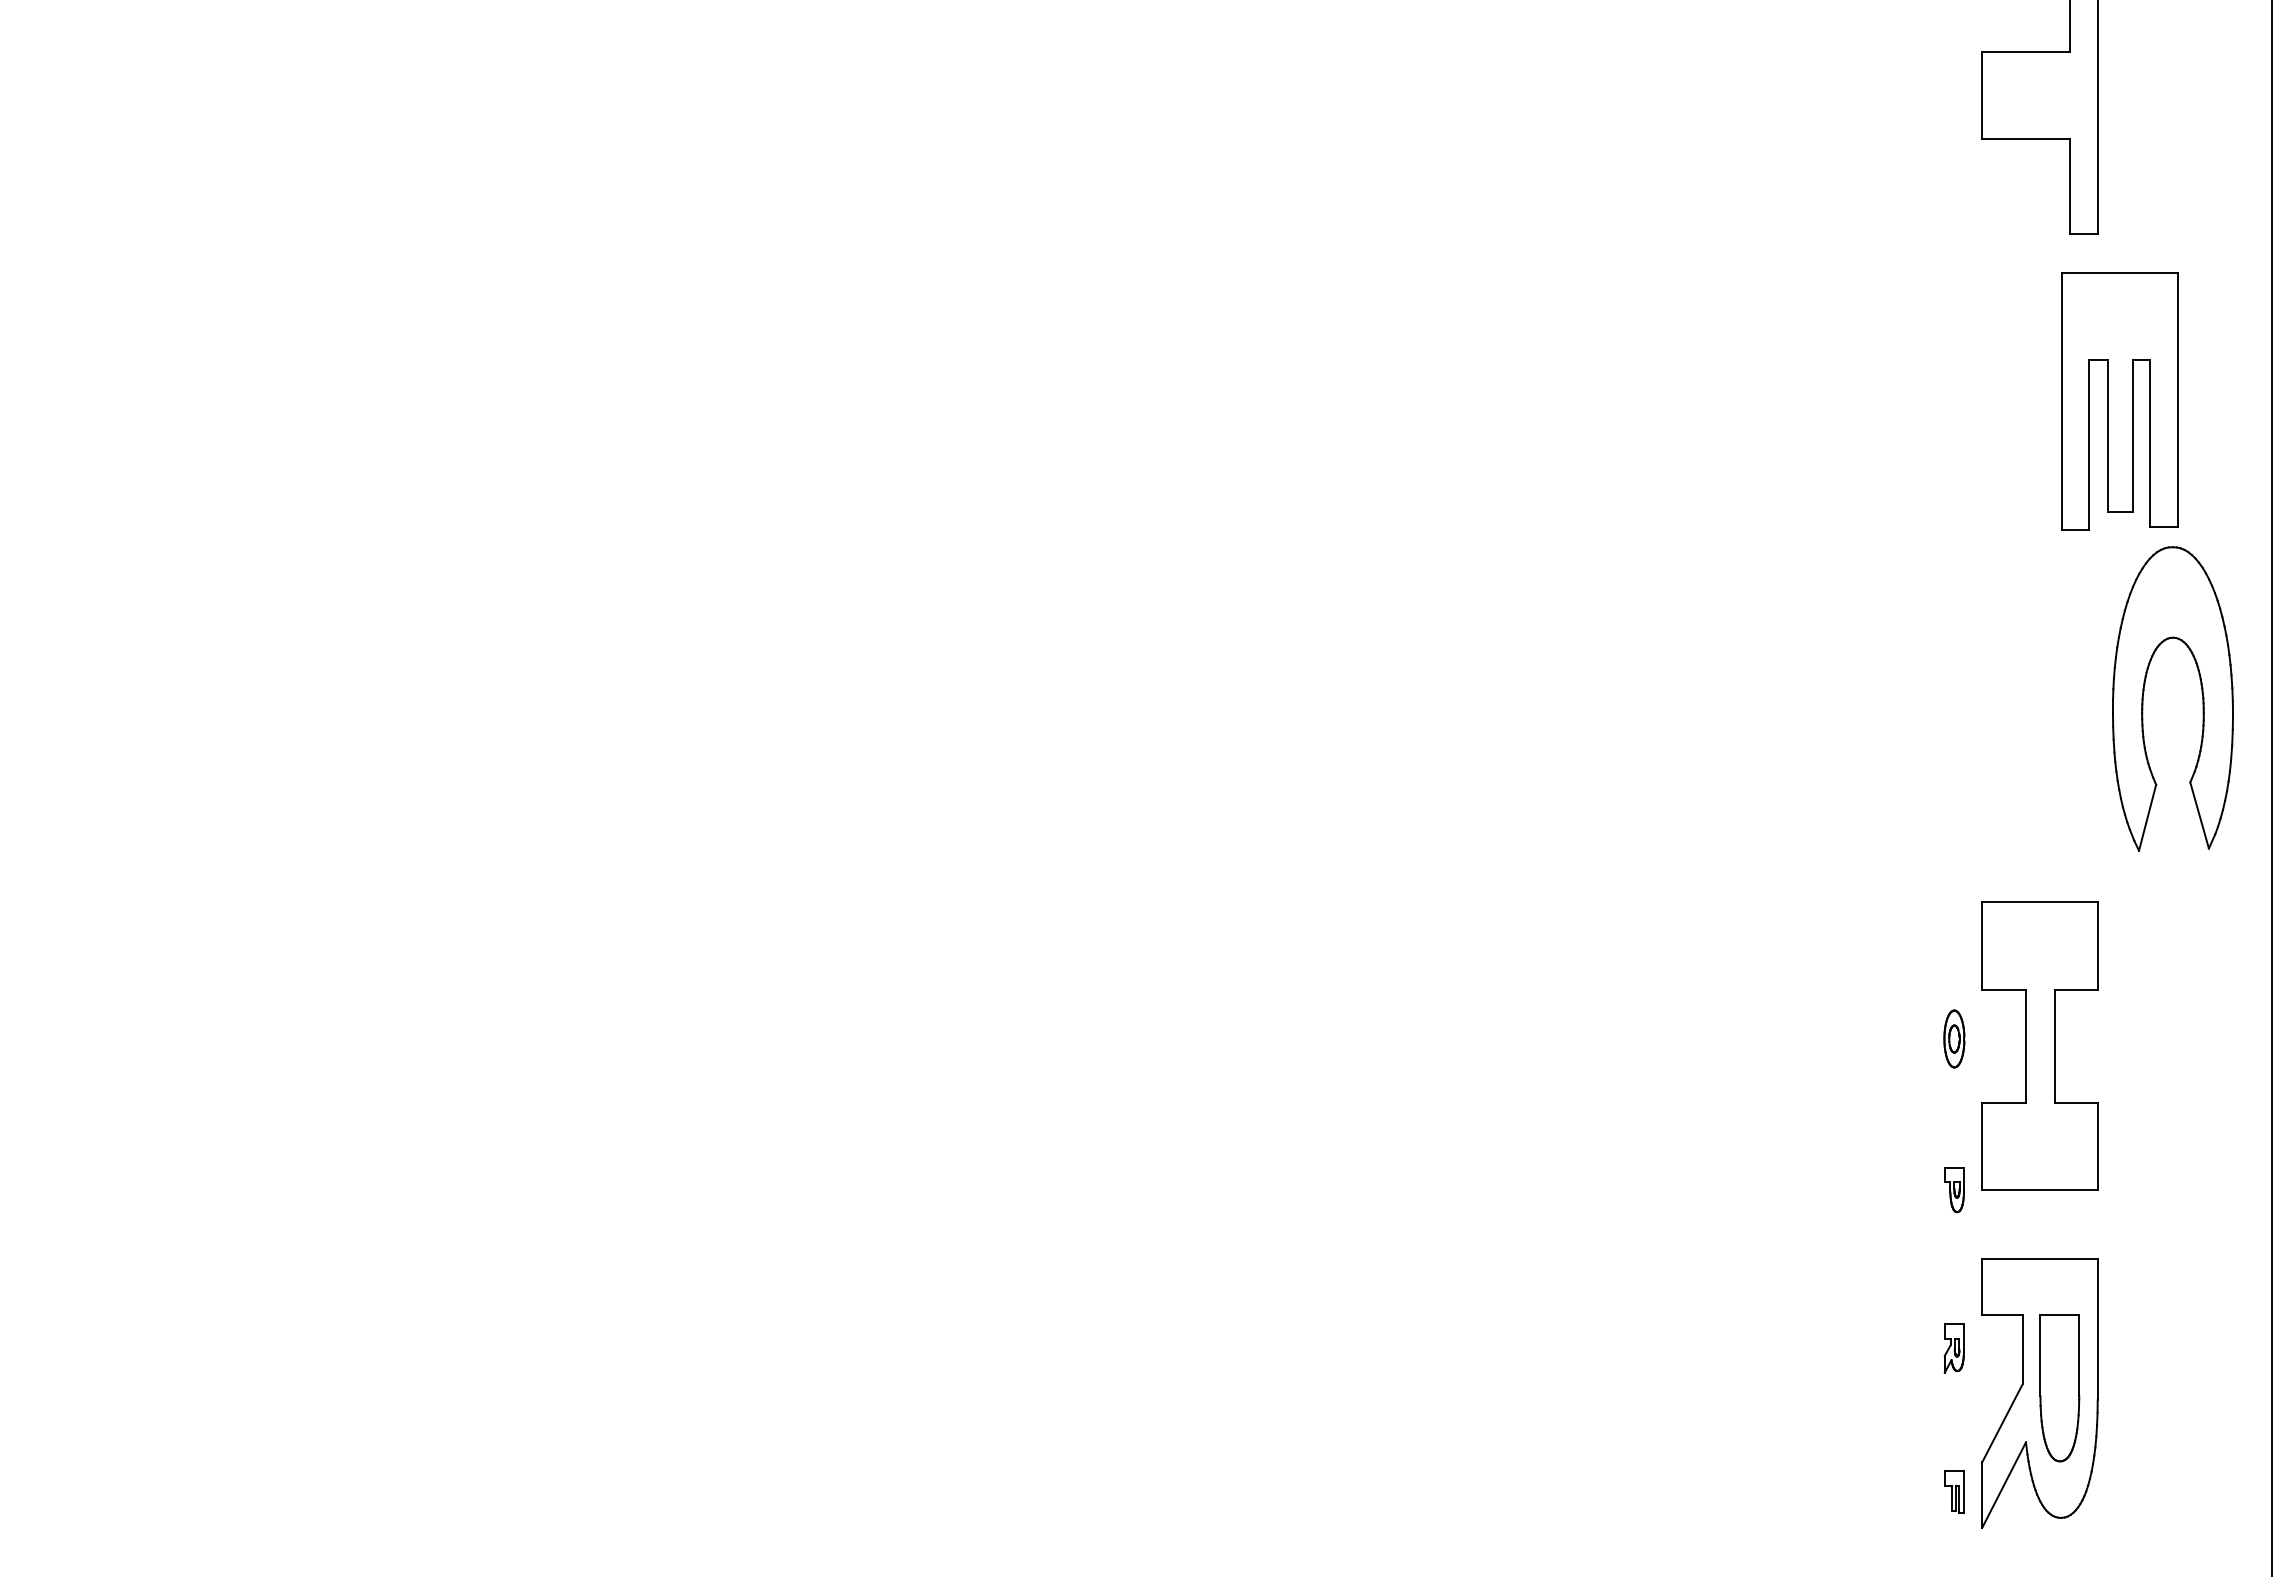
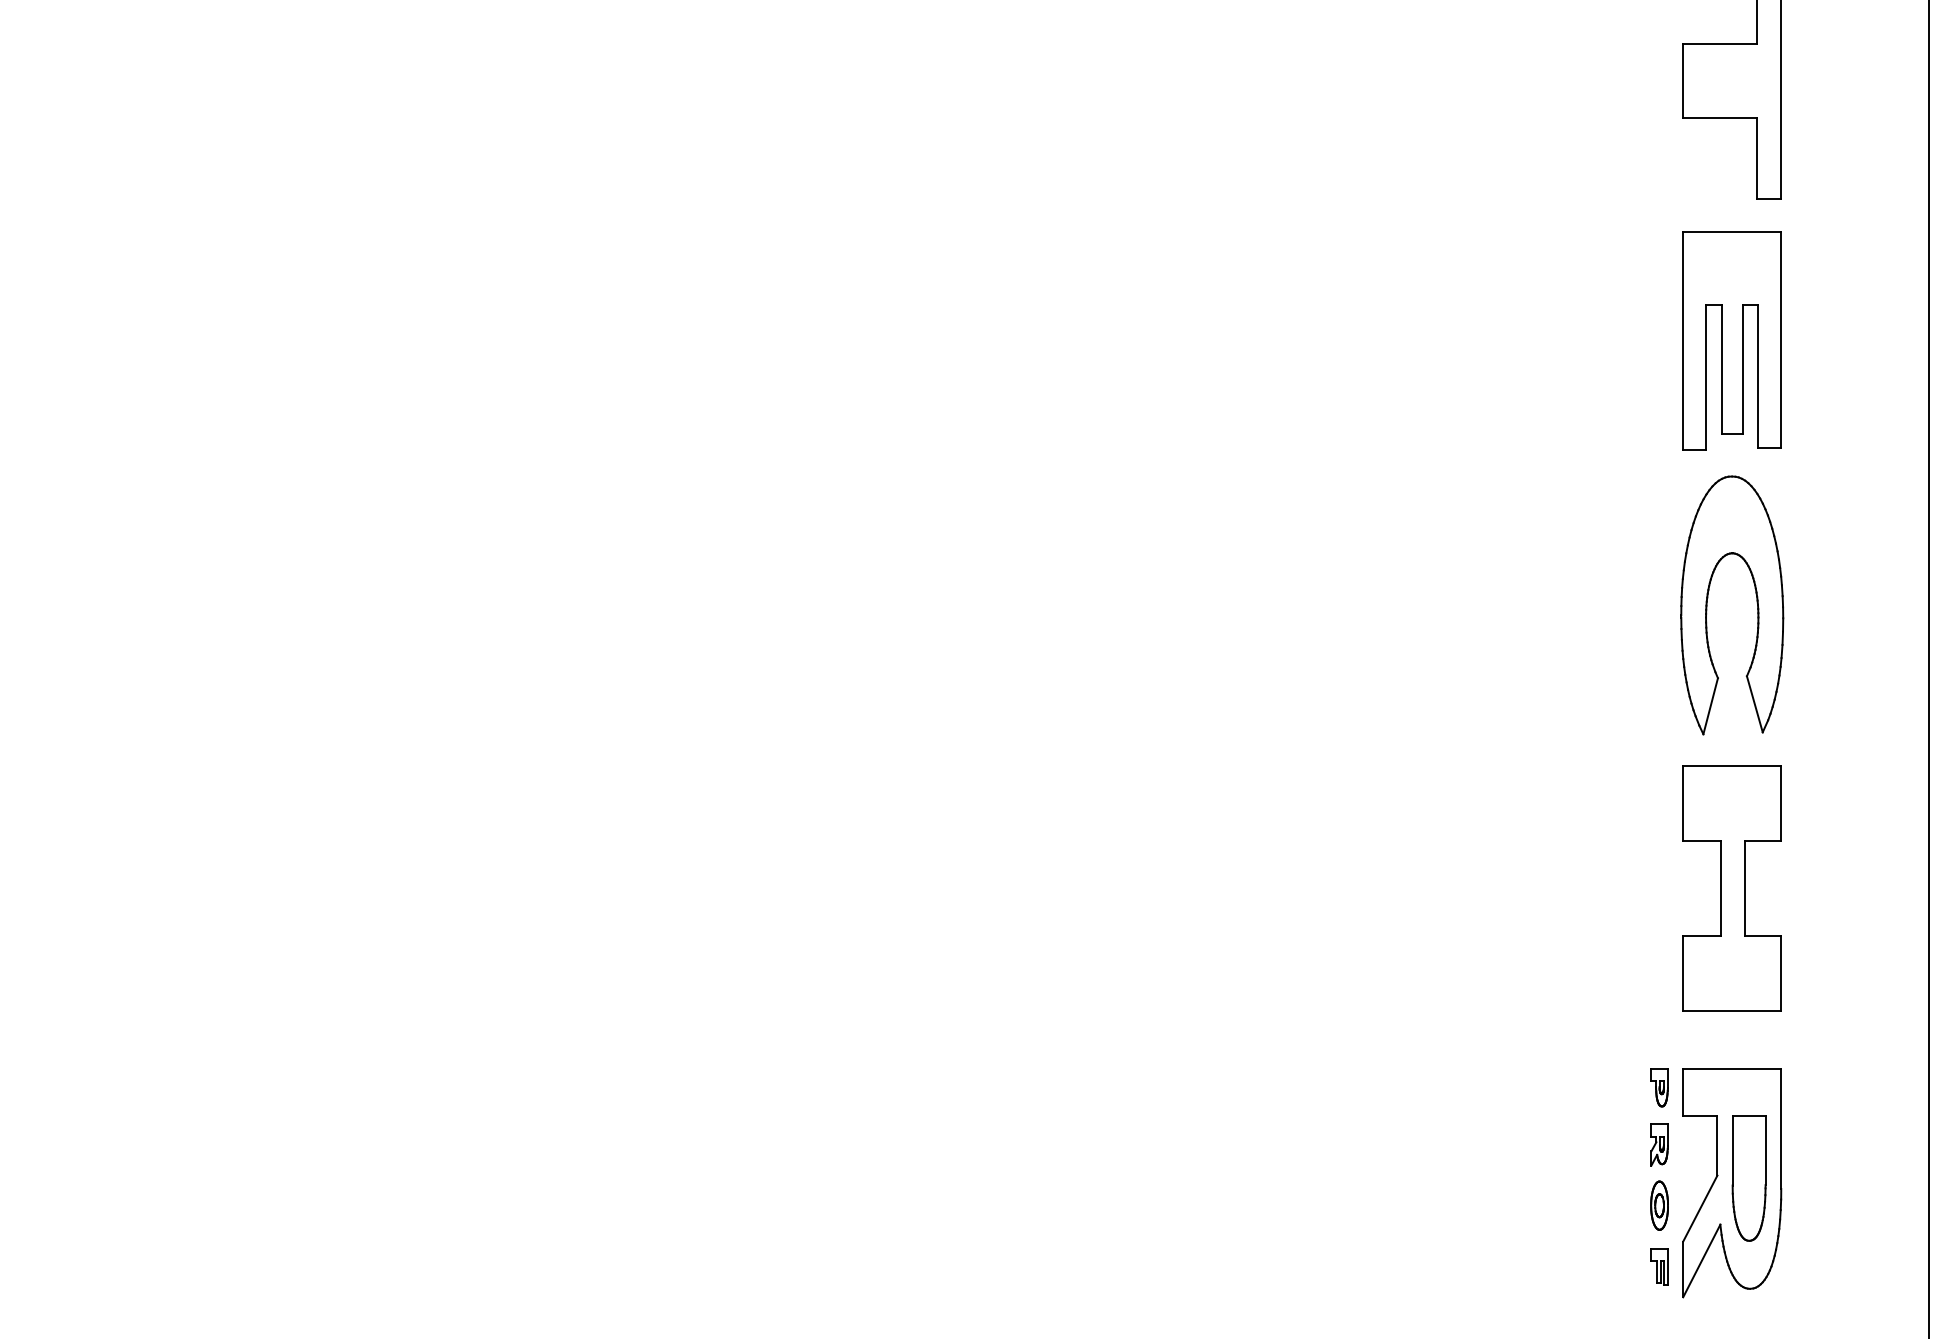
part: (2119, 401) -> (1731, 340), moved
part: (2144, 692) -> (1708, 599), moved
part: (1954, 1038) -> (1659, 1205), moved
part: (1954, 1190) -> (1659, 1088), moved

